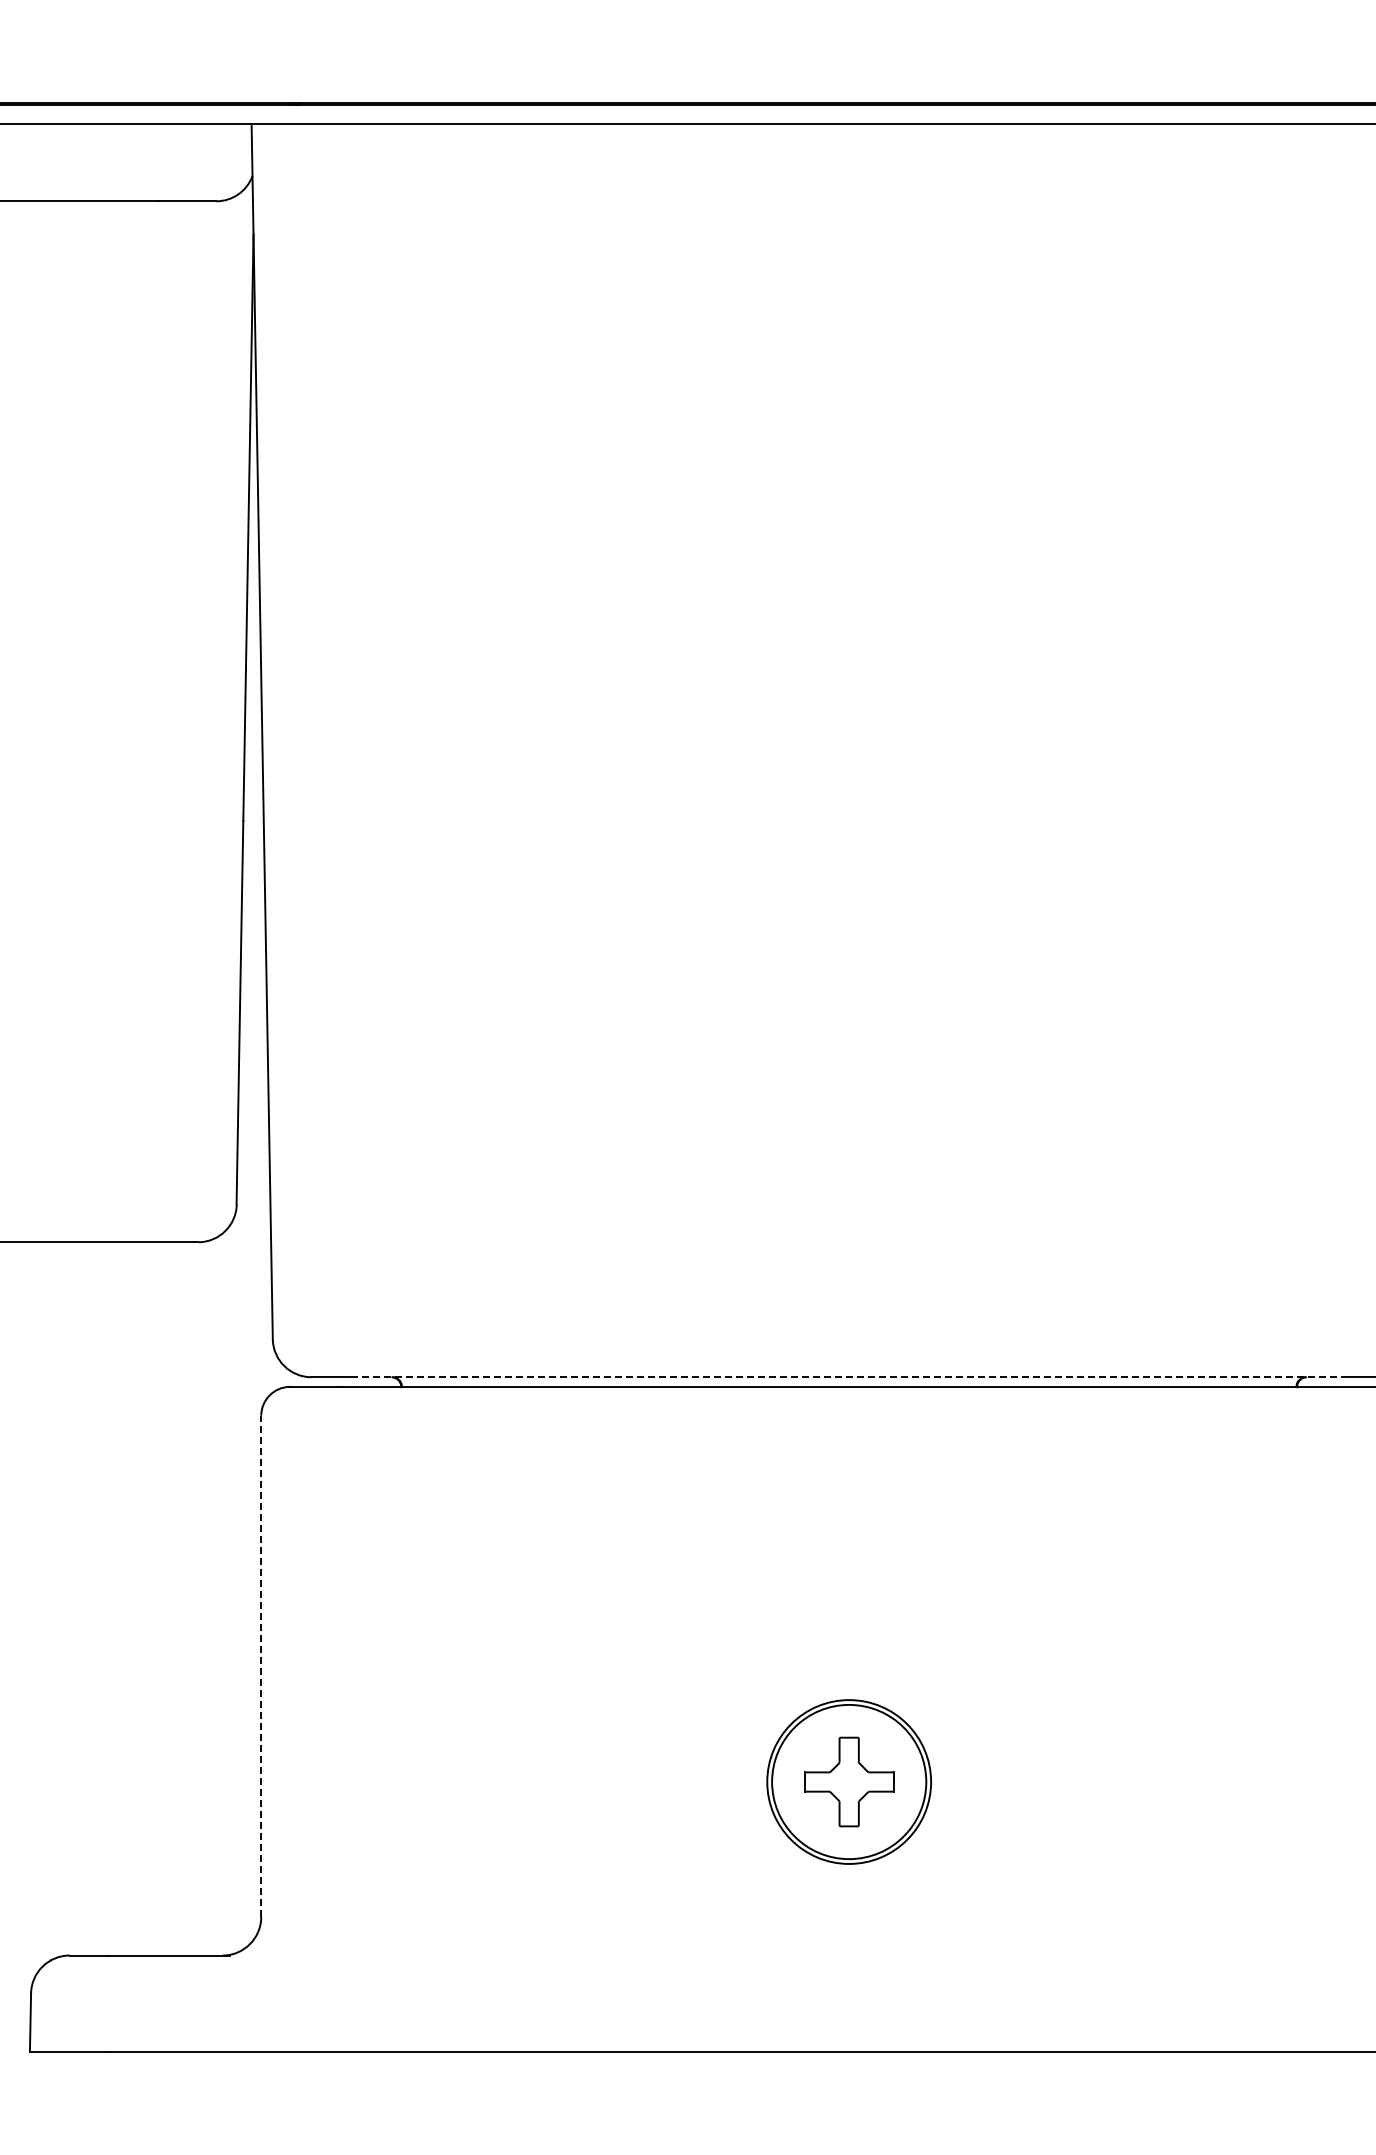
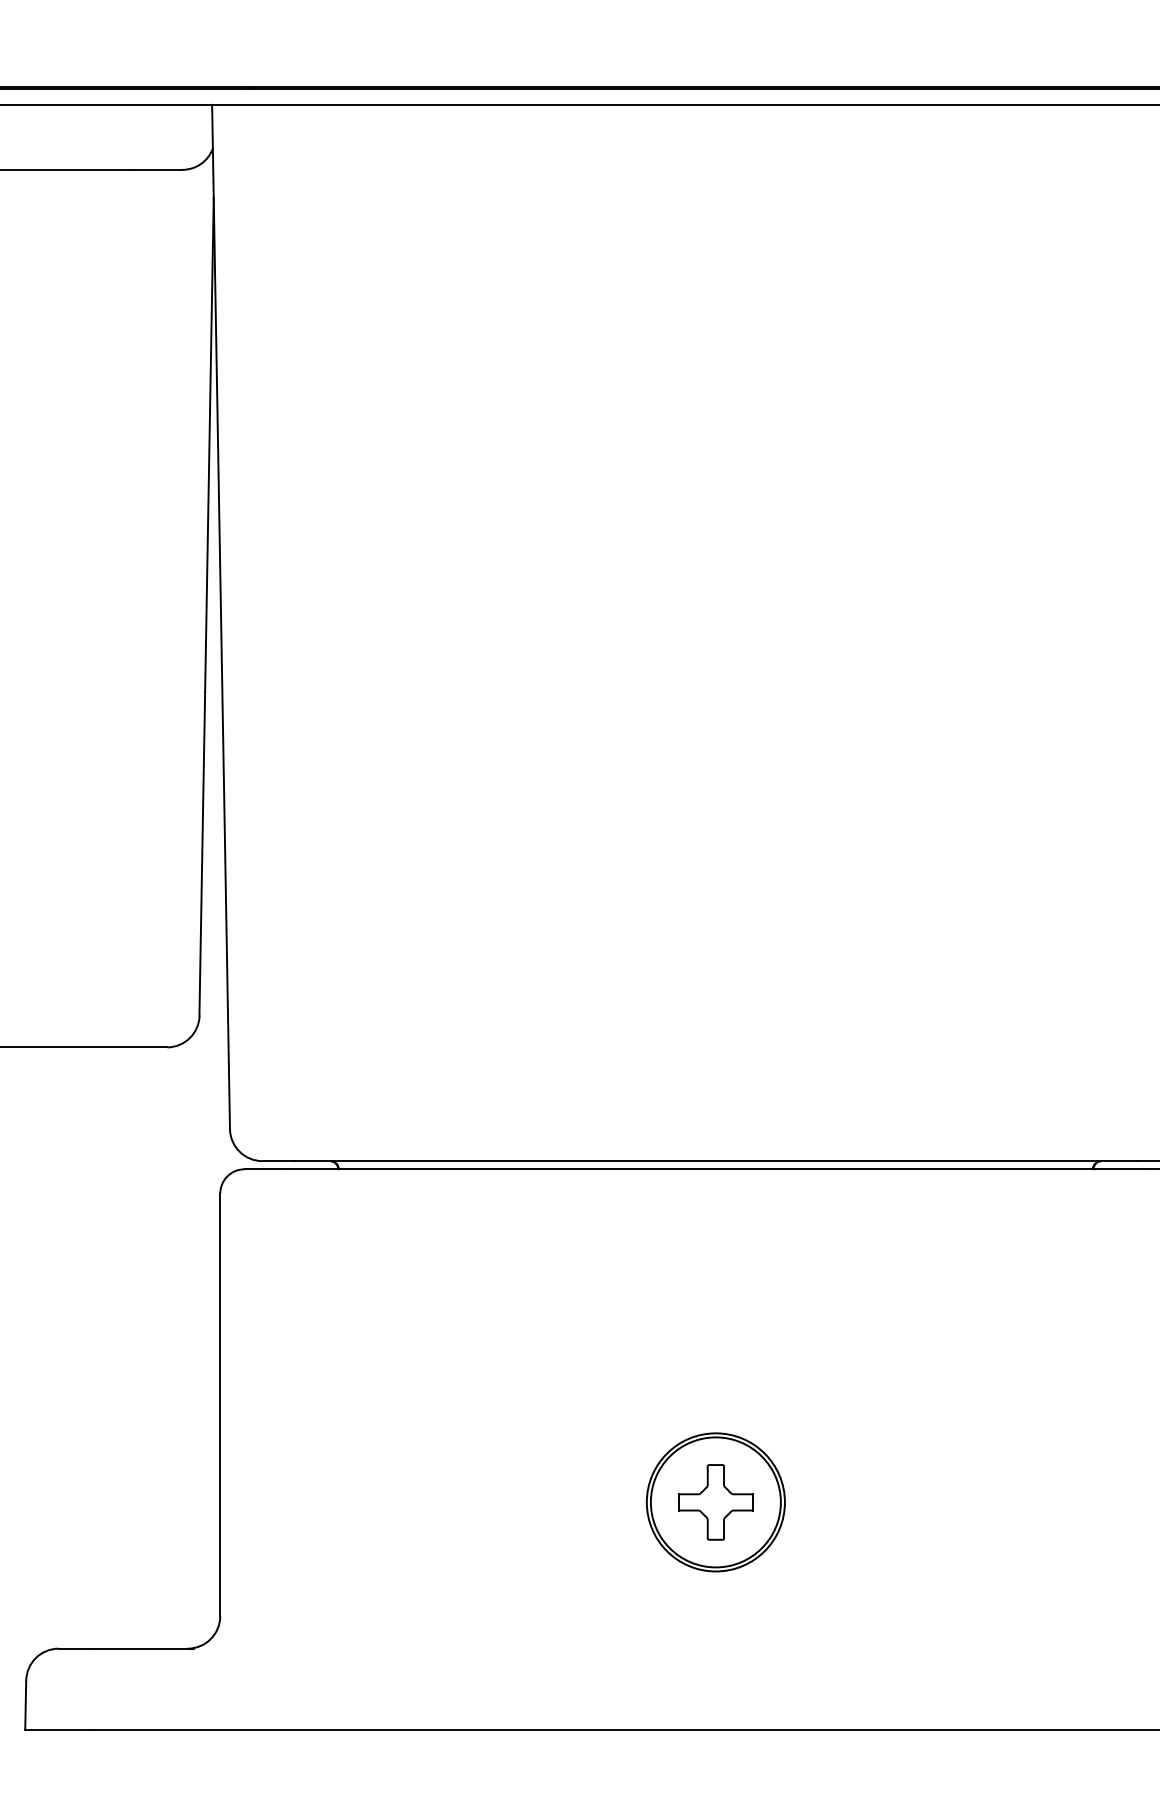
line: (848, 1377) -> (715, 1161), dashed -> solid
line: (261, 1666) -> (220, 1405), dashed -> solid

